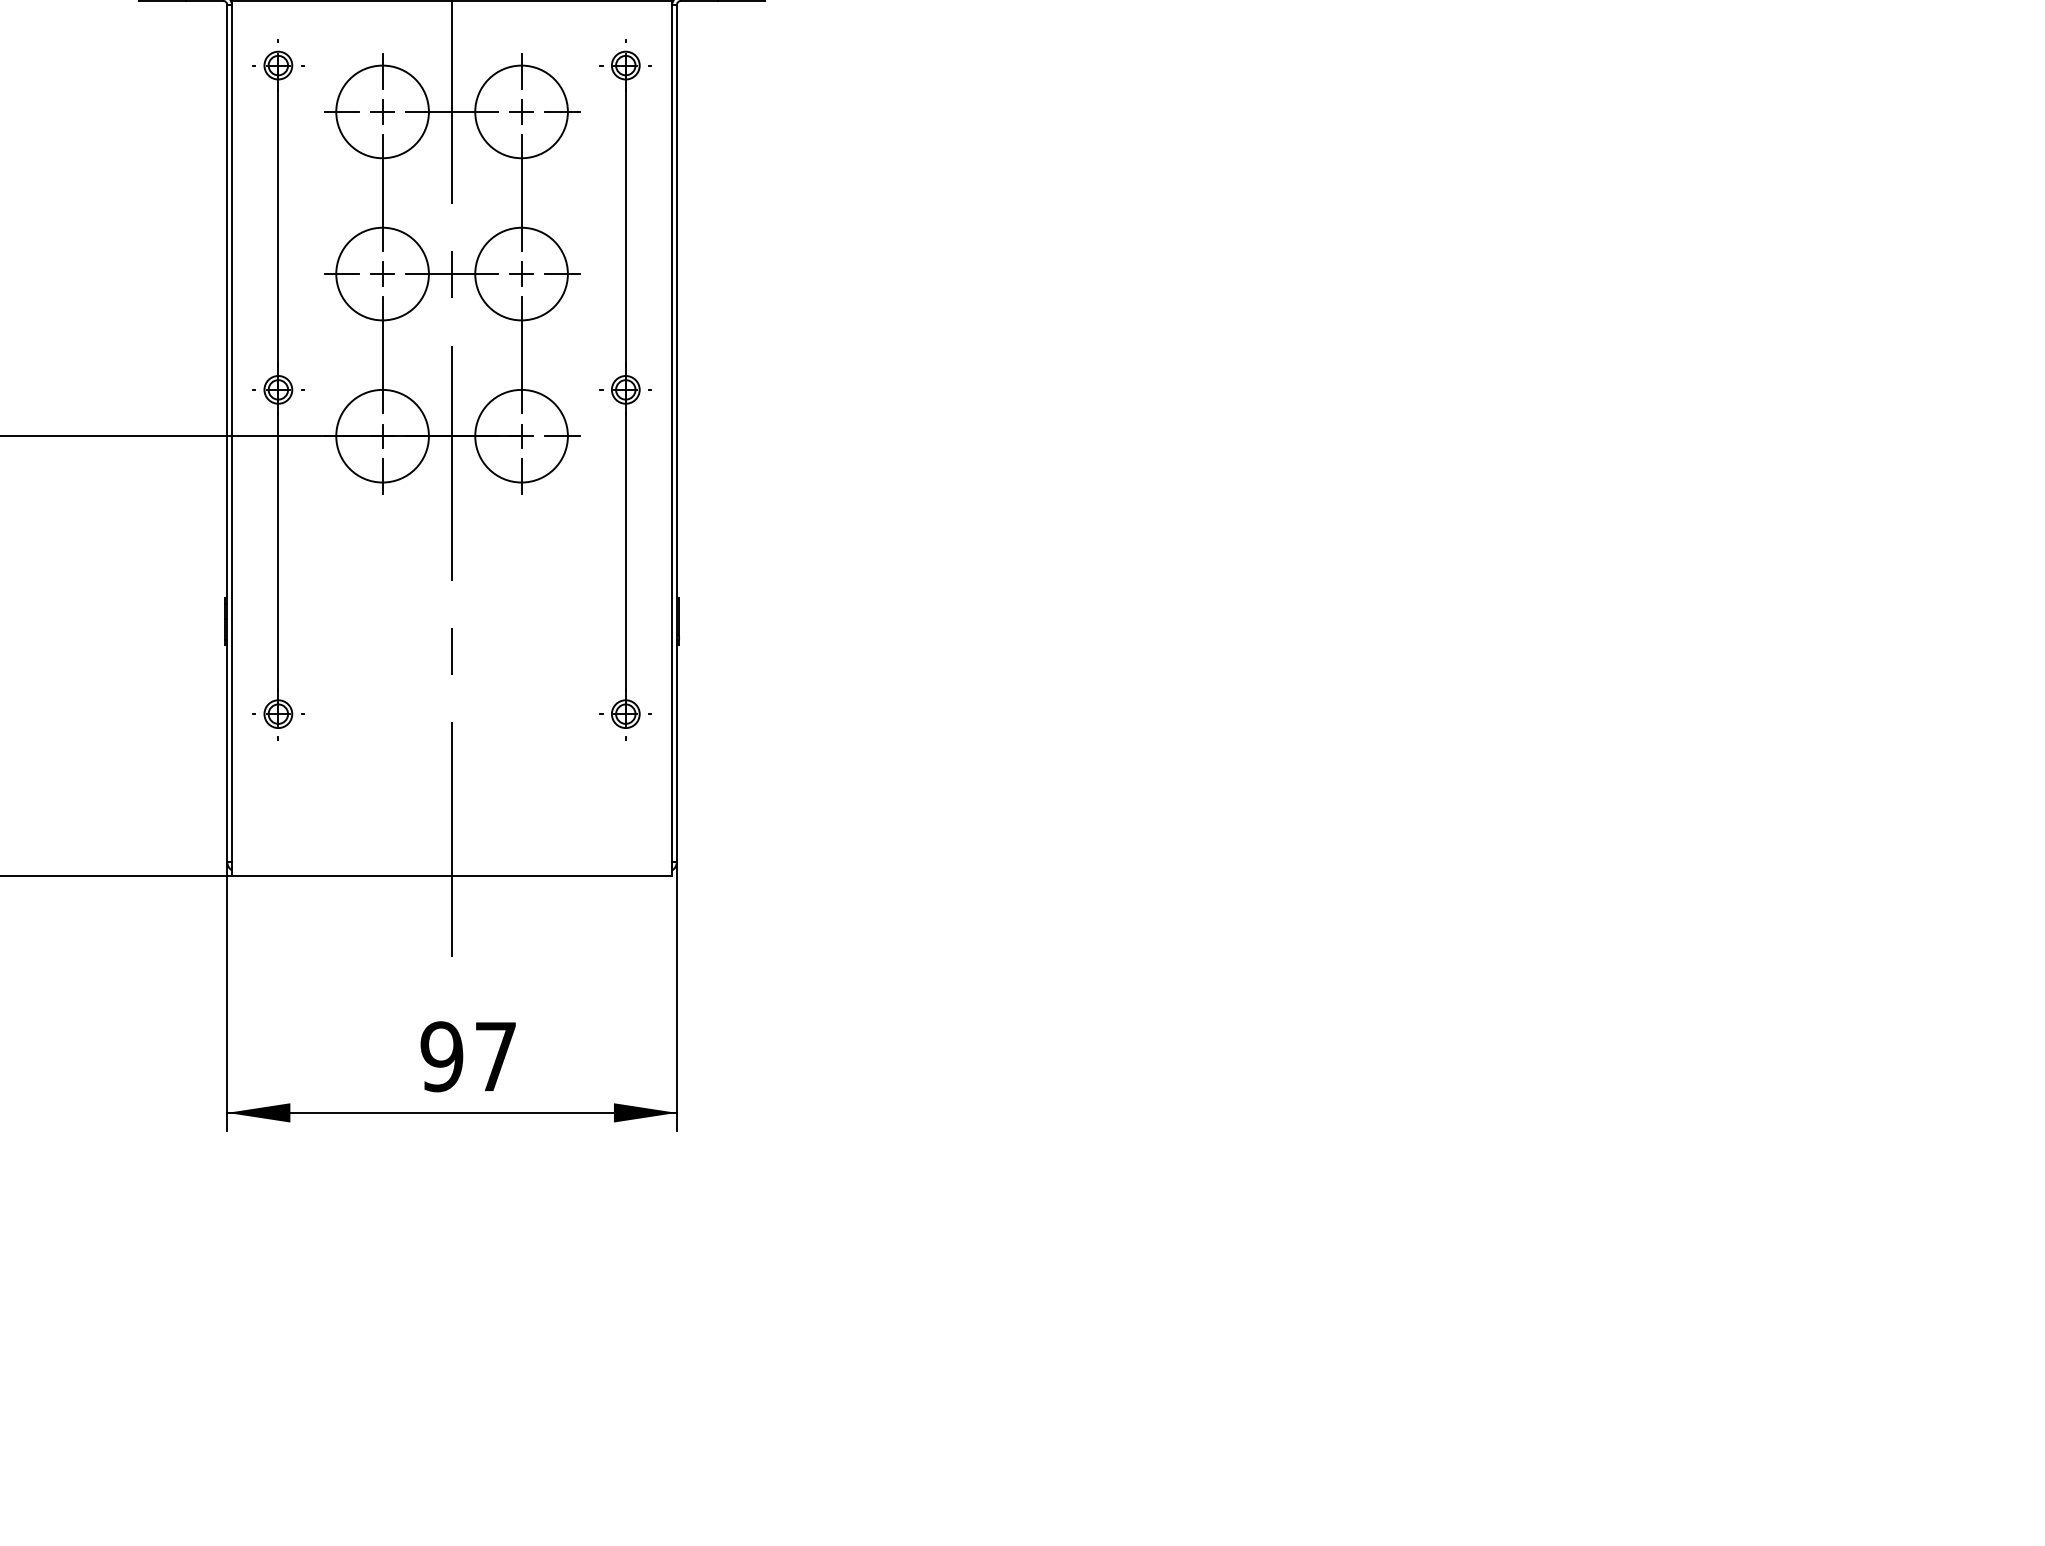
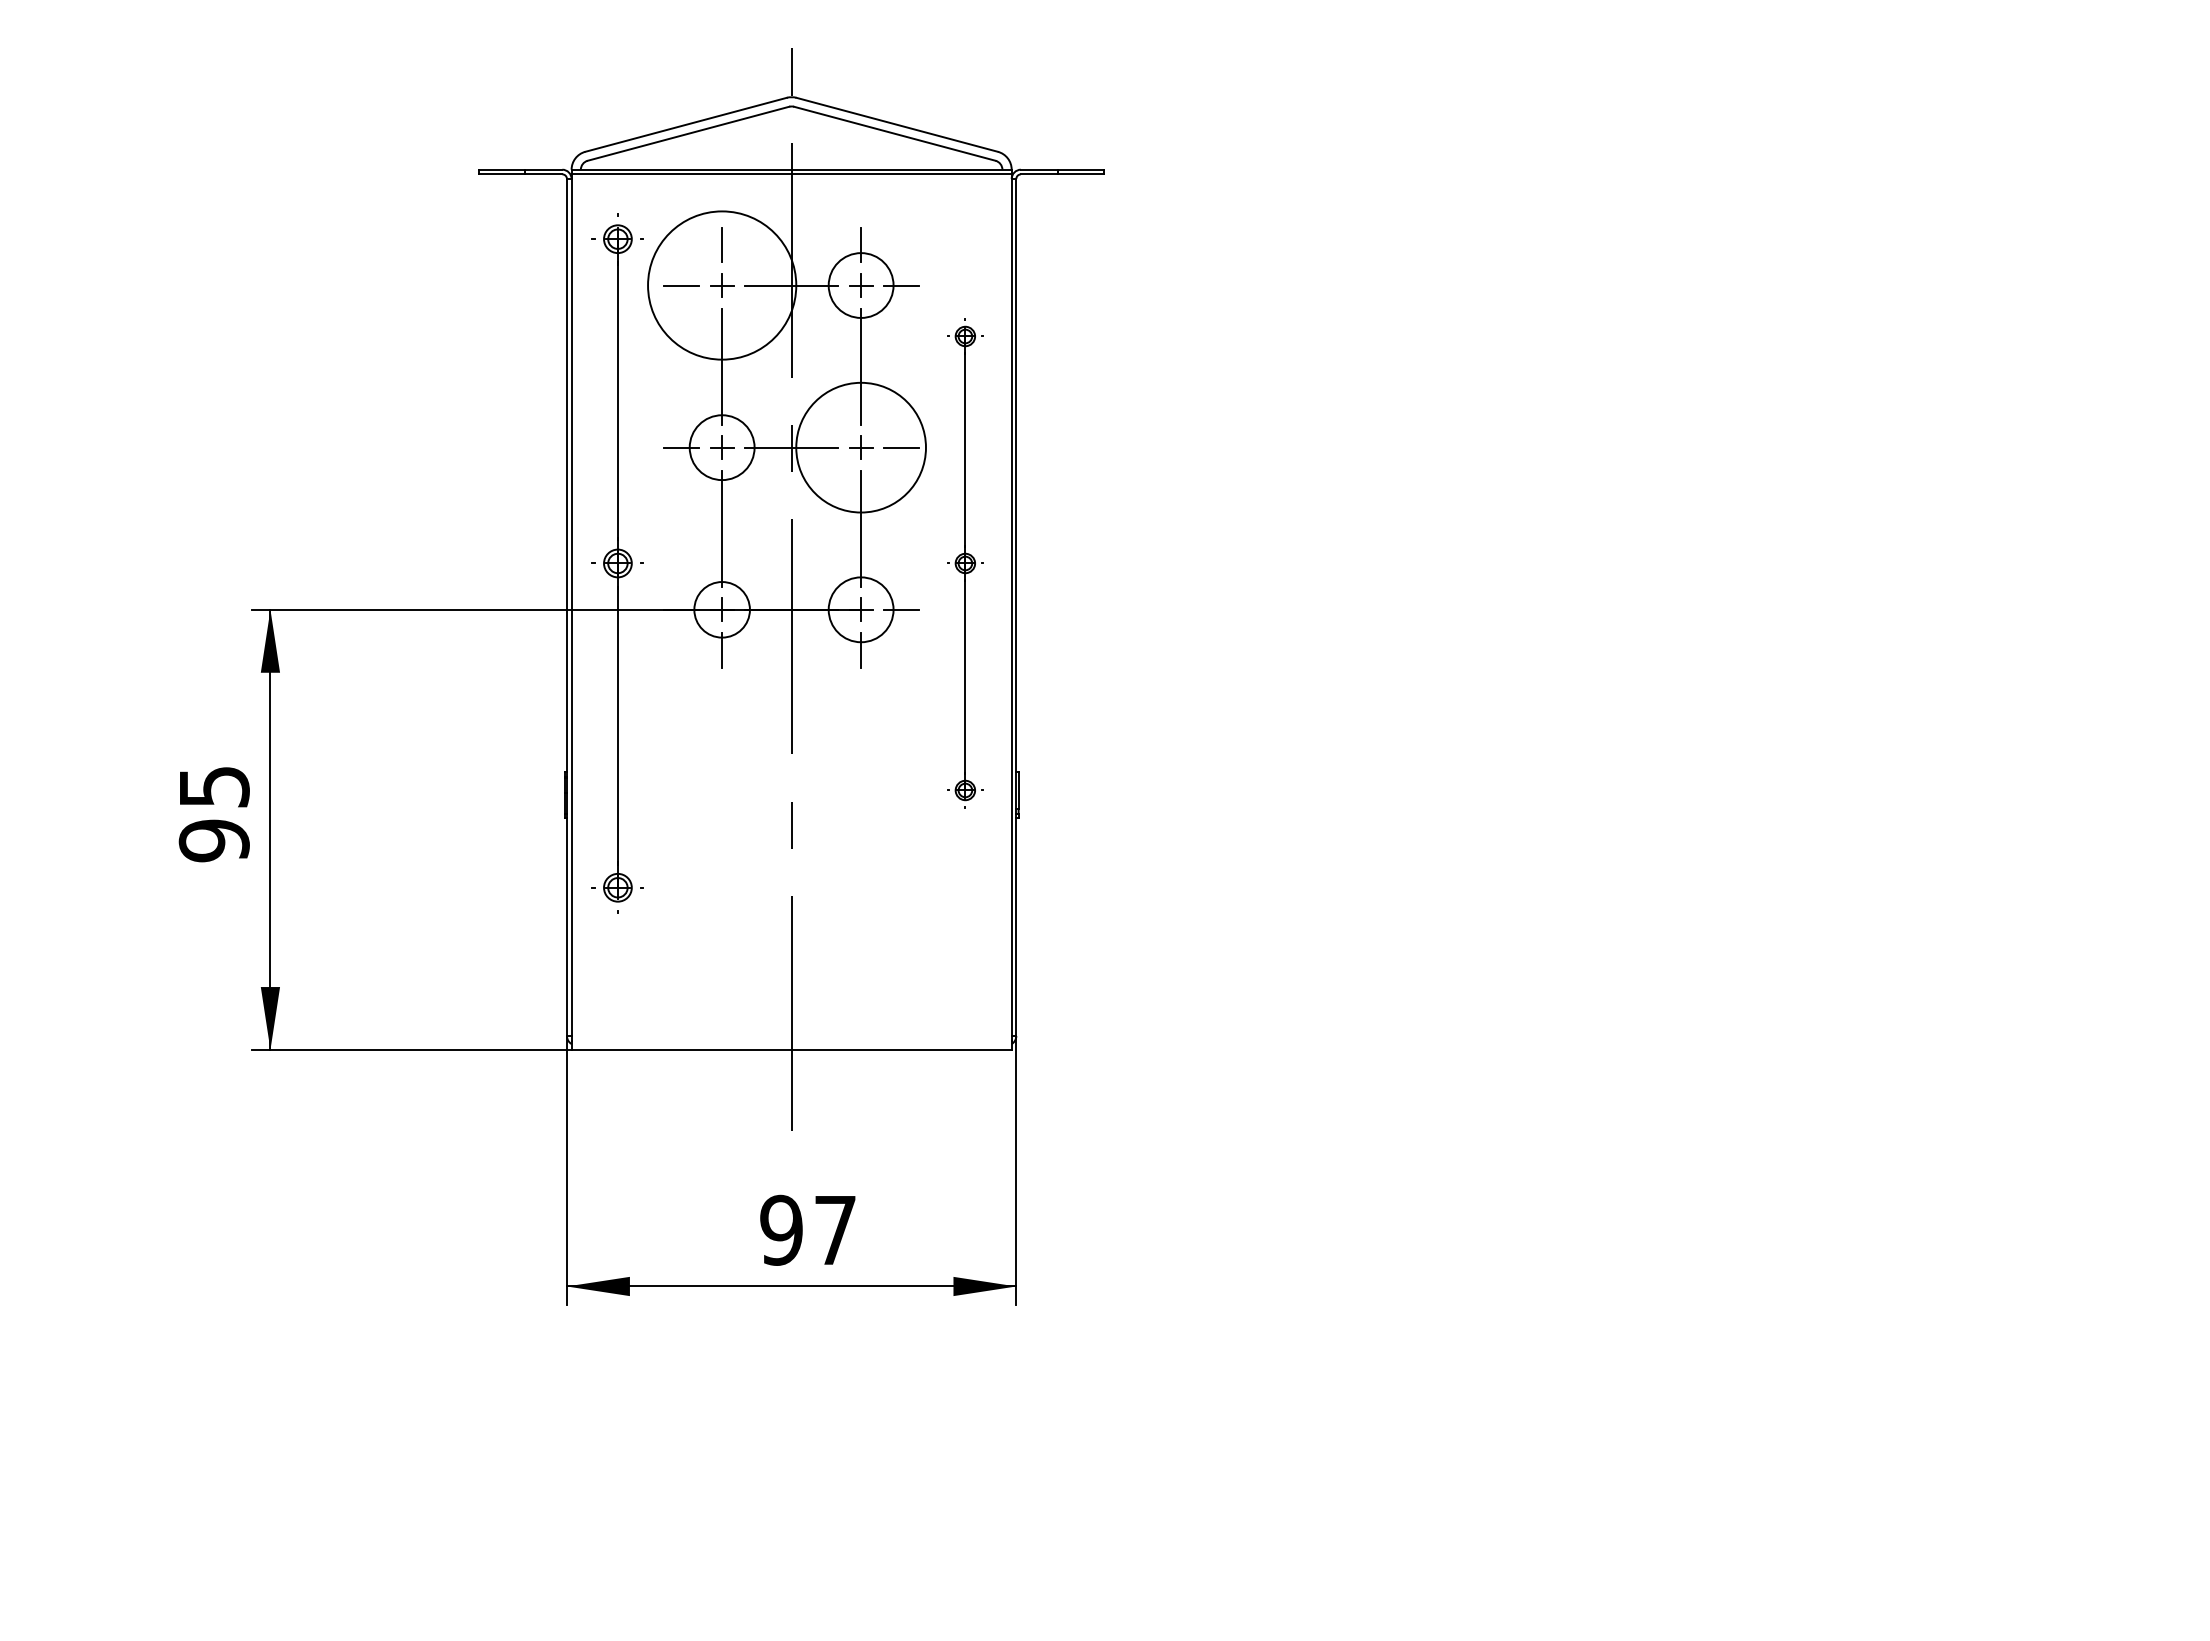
circle: (381, 111) -> (721, 285), size x1.6
circle: (520, 111) -> (860, 285), size x0.7
circle: (381, 273) -> (721, 447), size x0.7
circle: (520, 273) -> (860, 447), size x1.4
part: (625, 389) -> (965, 563), size x0.7
circle: (381, 435) -> (721, 609), size x0.6
circle: (520, 435) -> (860, 609), size x0.7

